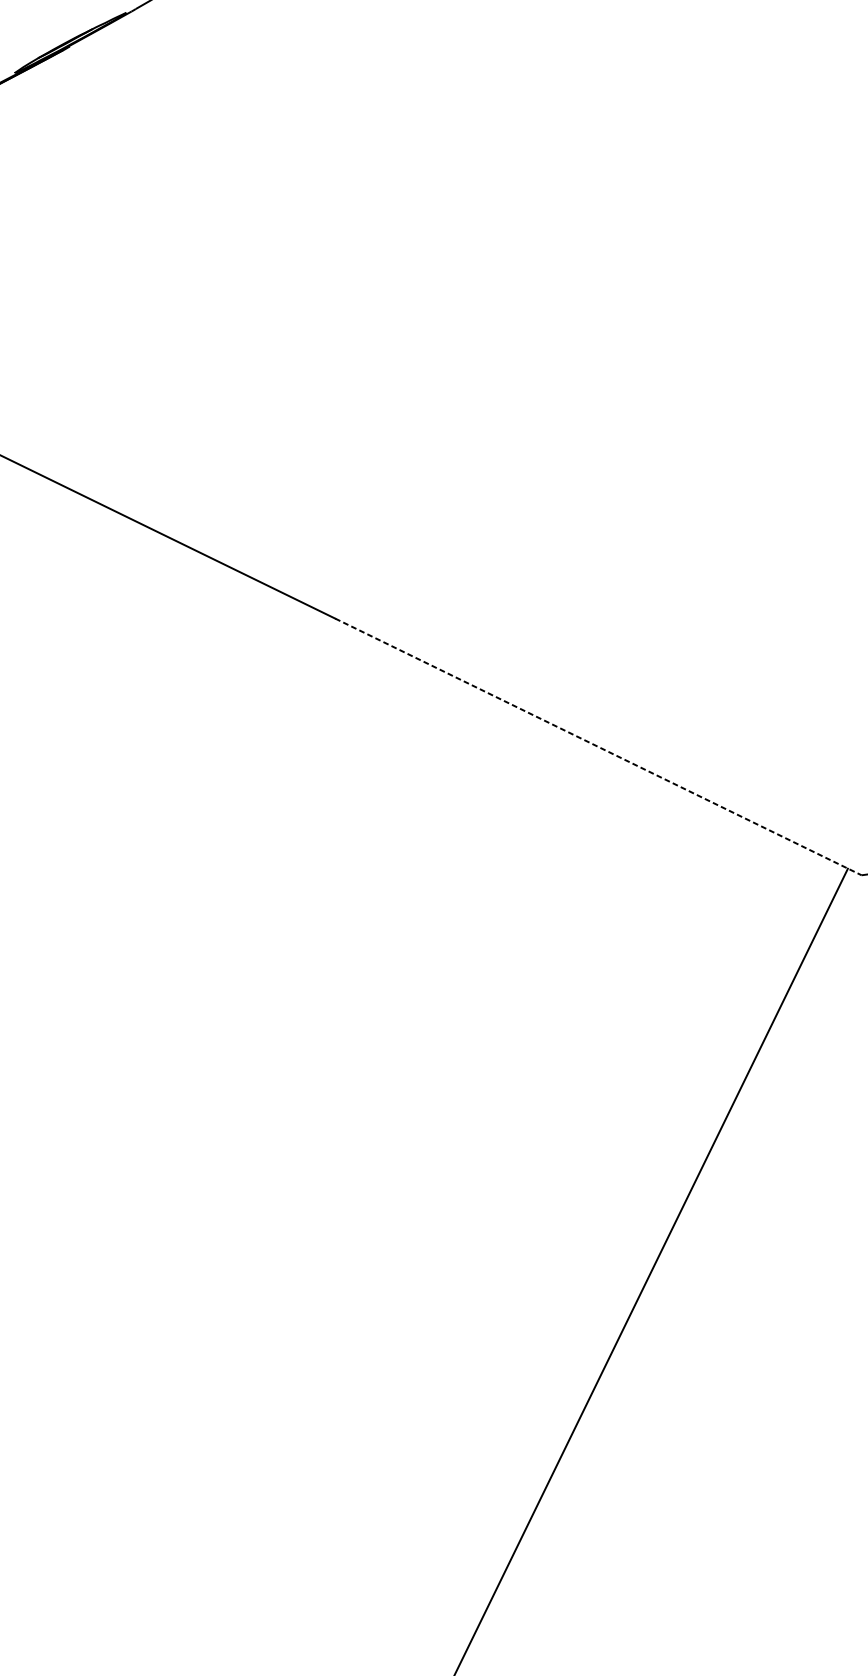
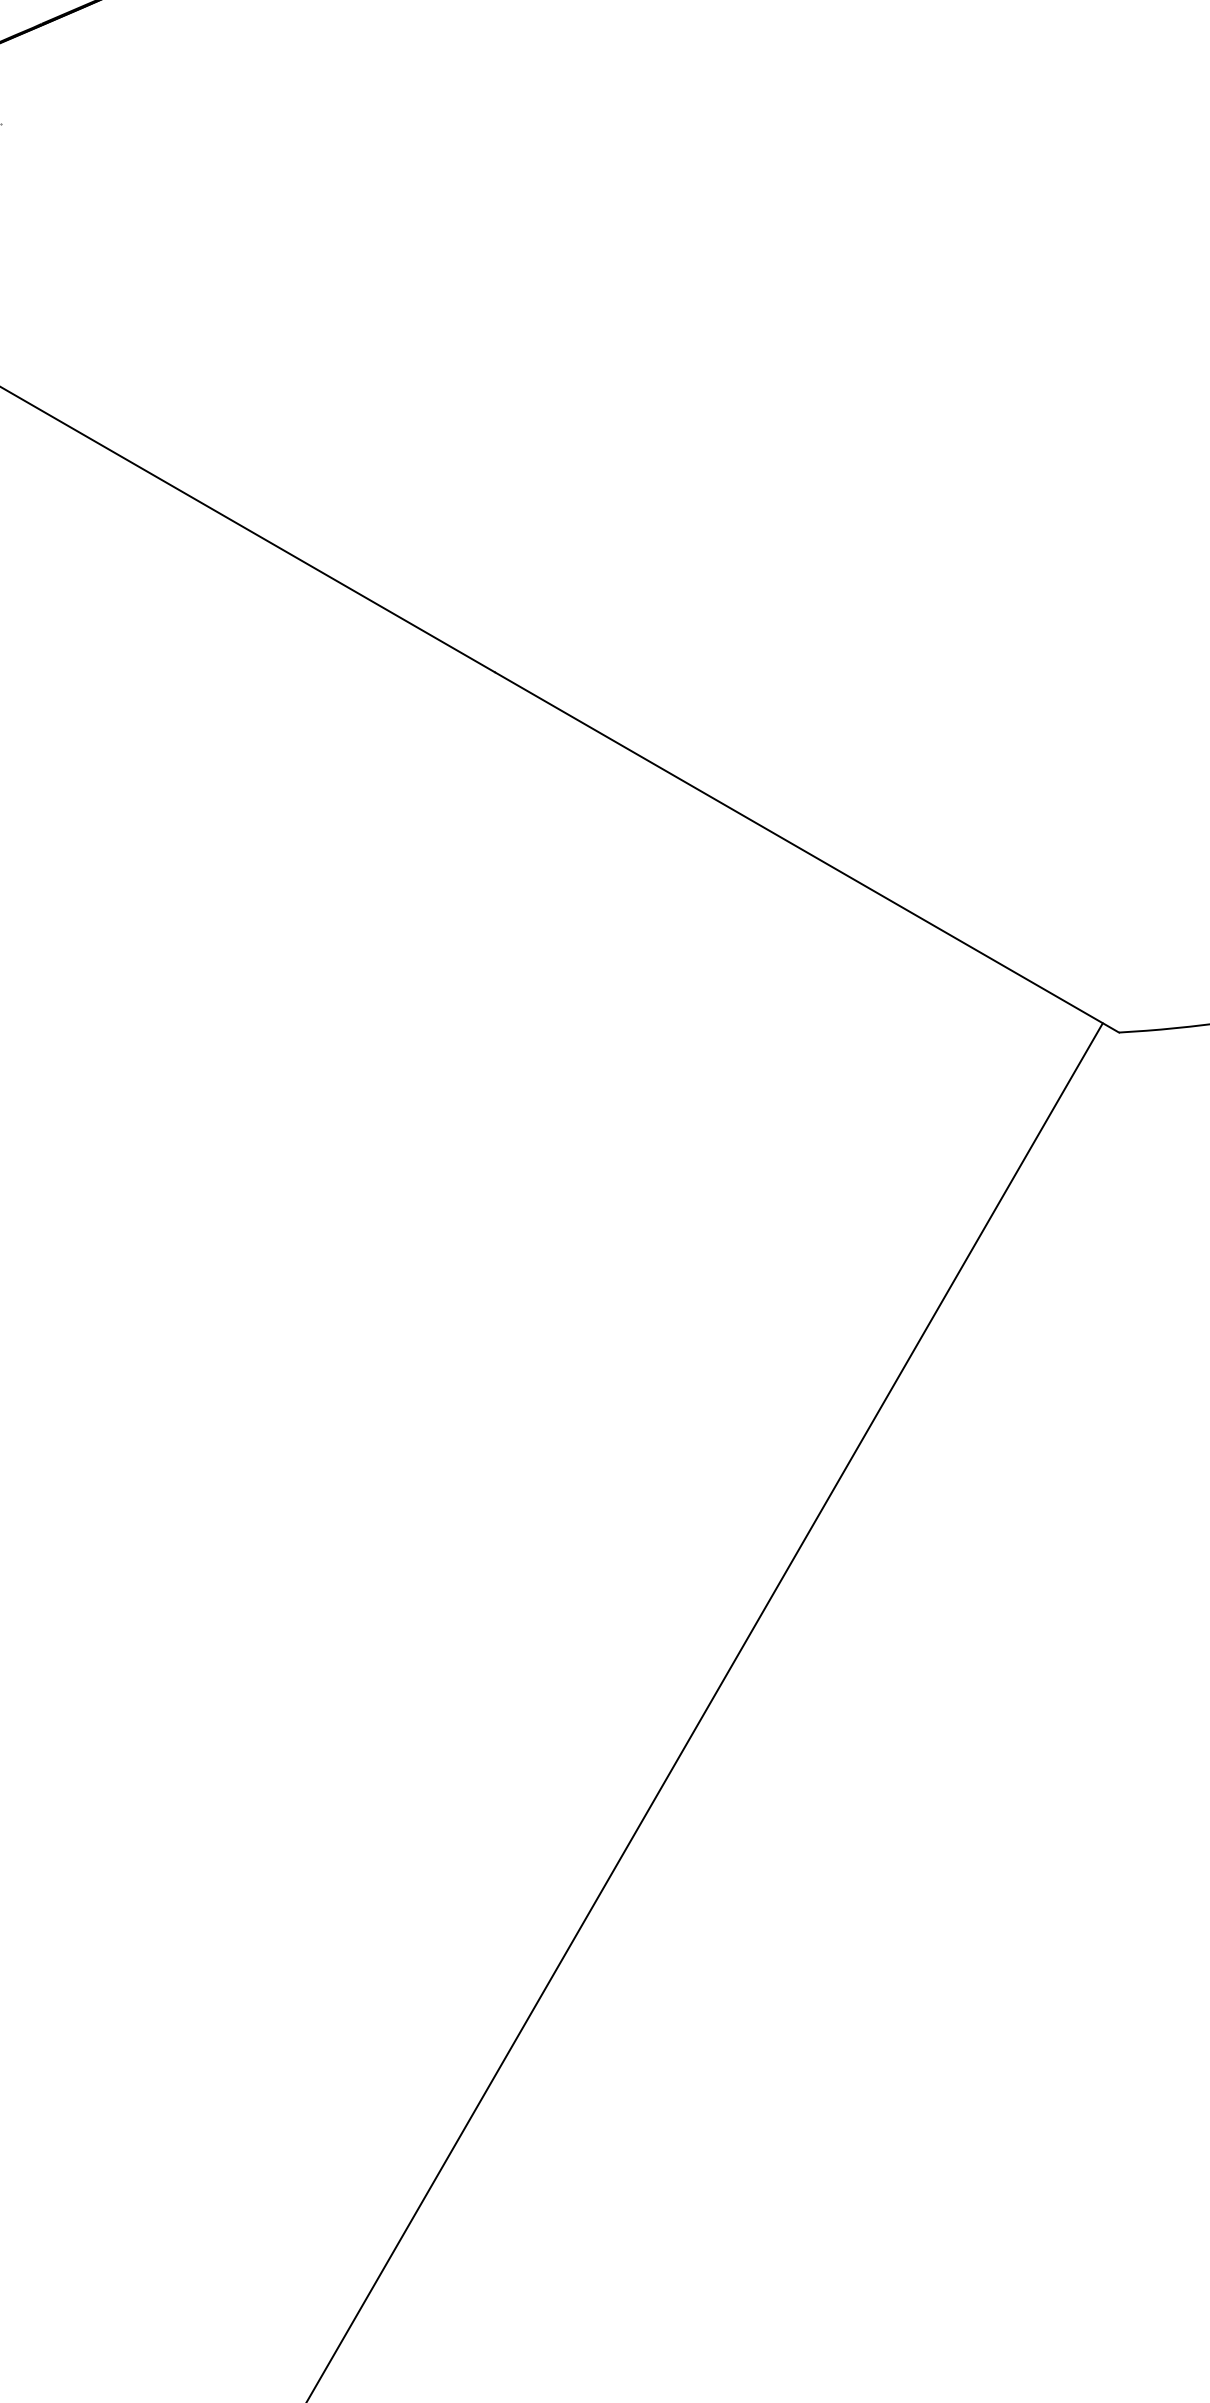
line: (598, 746) -> (807, 852), dashed -> solid

